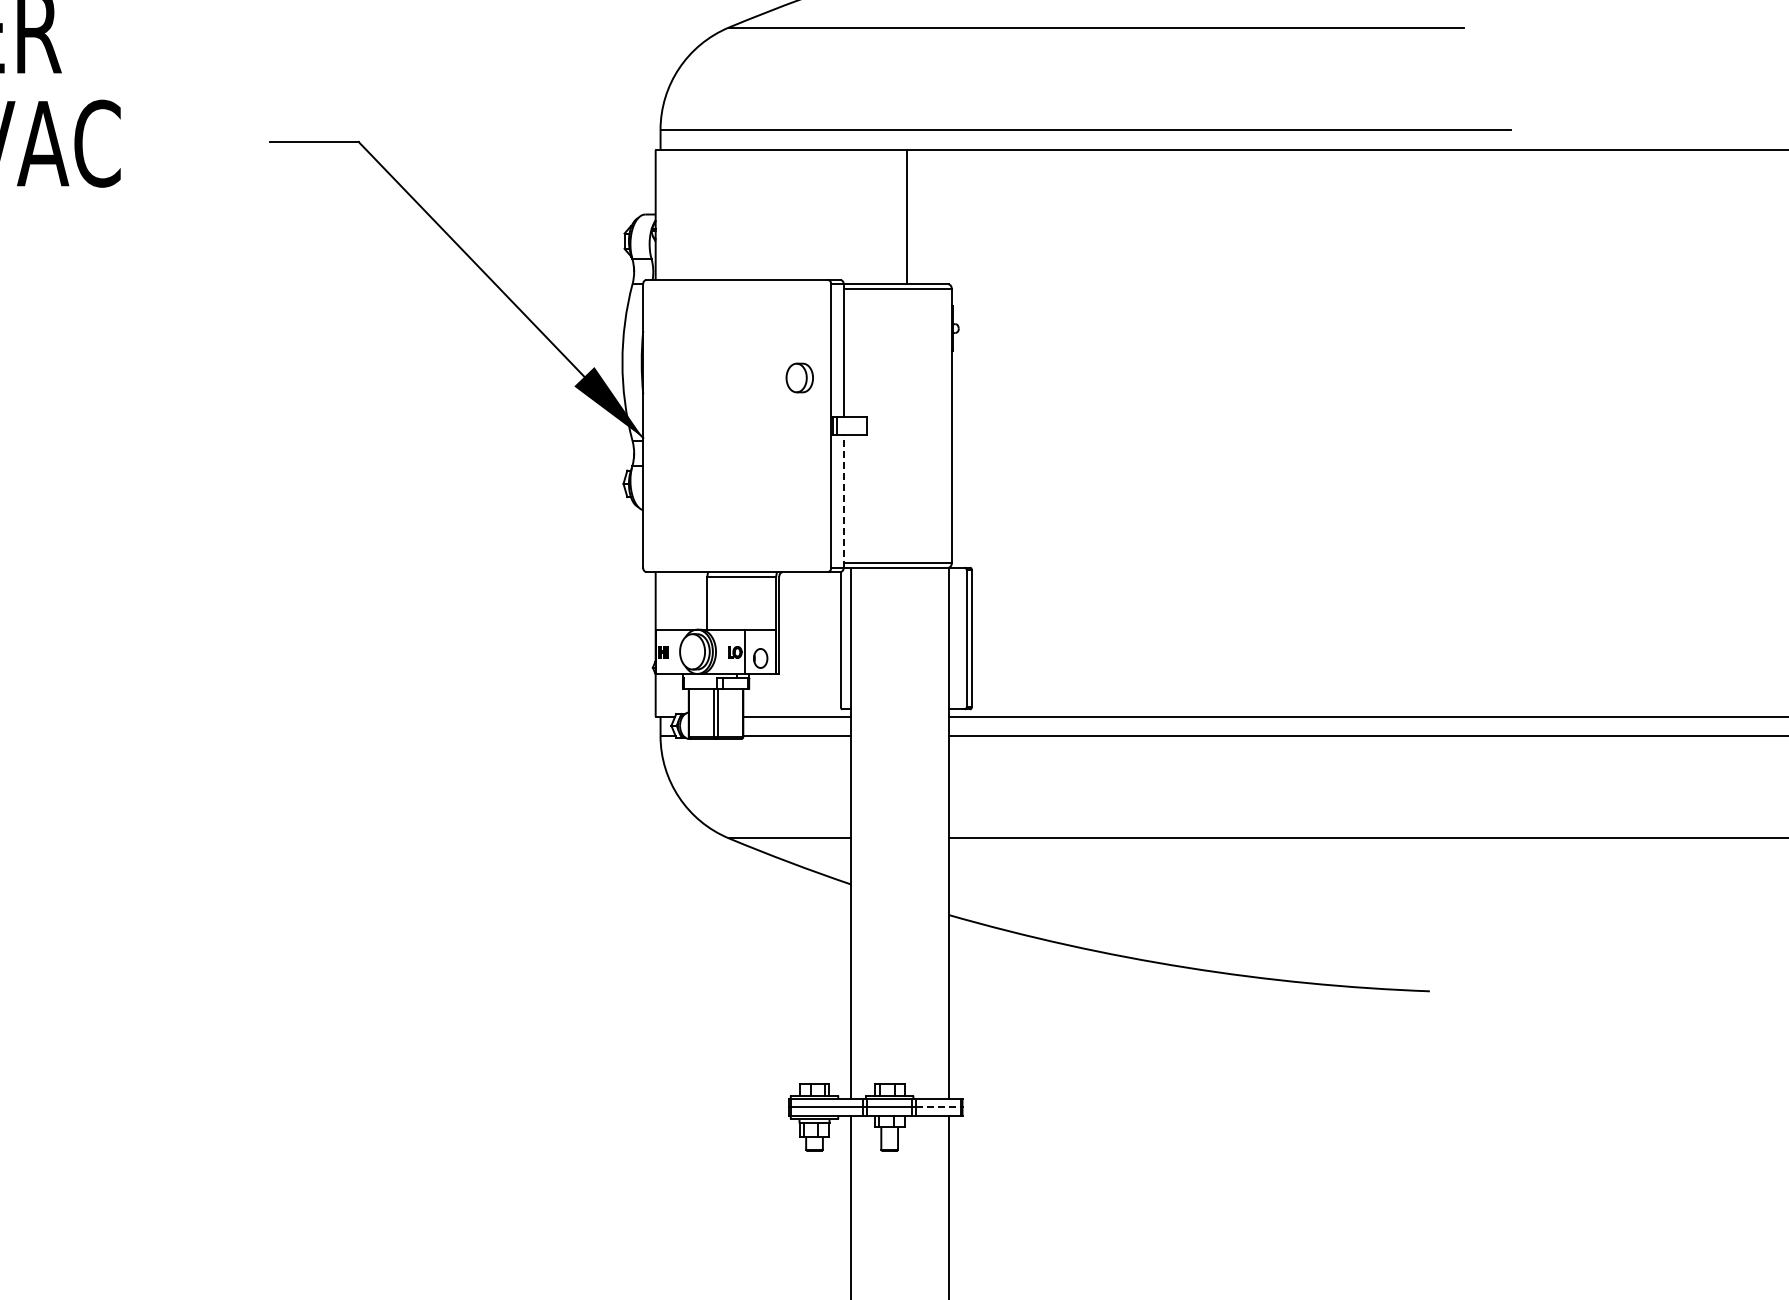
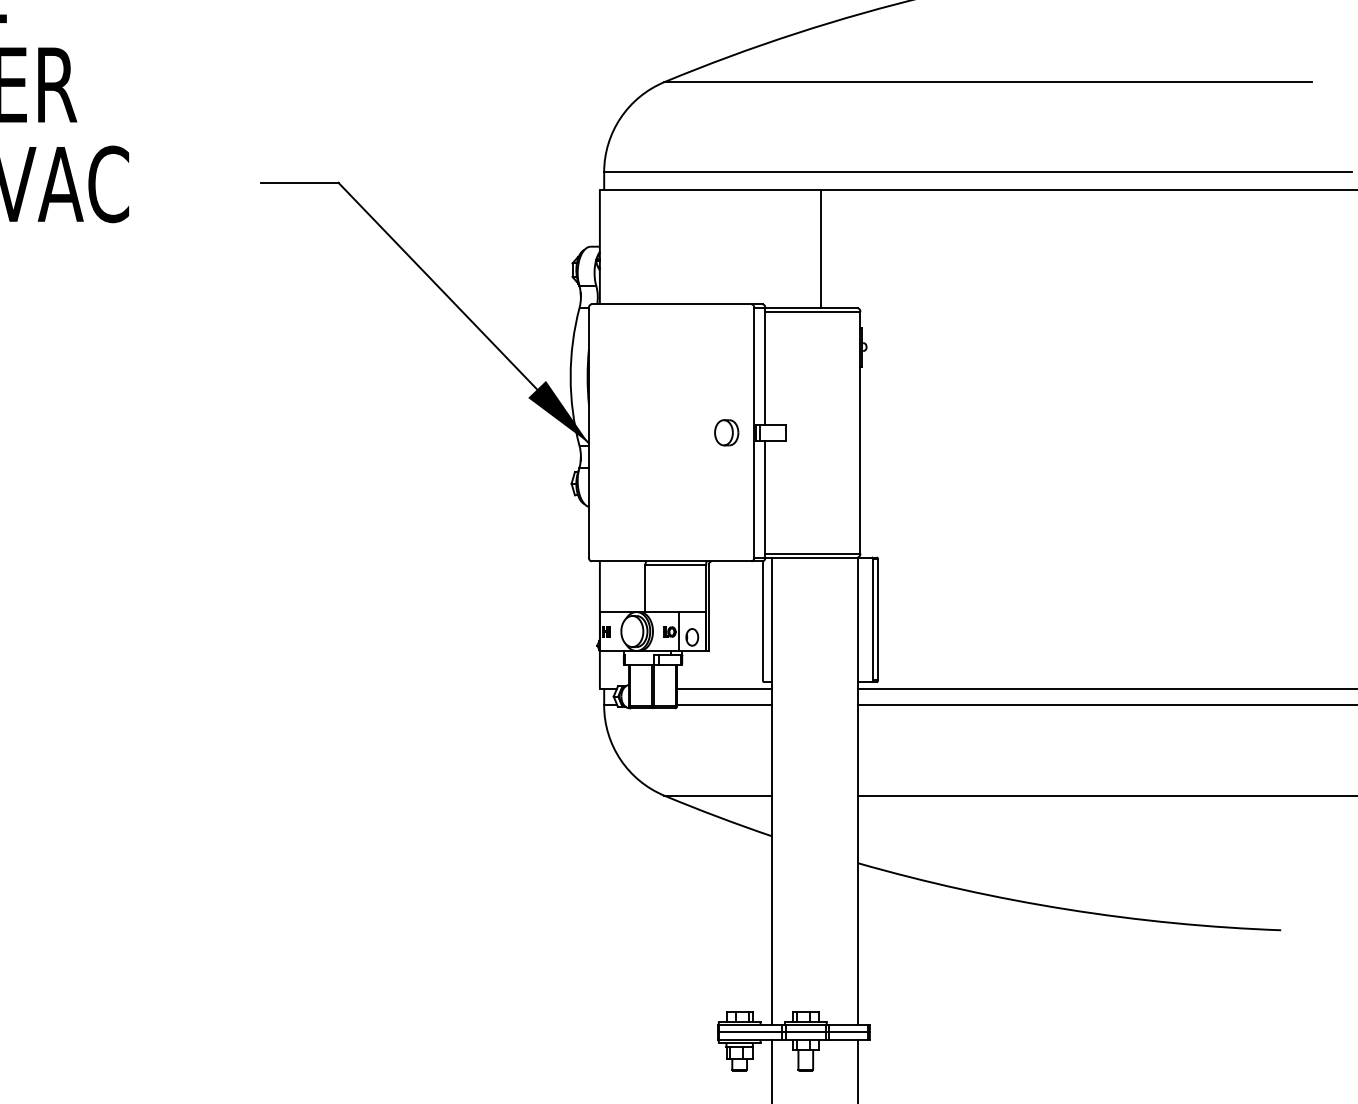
part: (799, 377) -> (726, 432), moved
line: (843, 500) -> (765, 498), dashed -> solid
line: (939, 1107) -> (849, 1032), dashed -> solid

